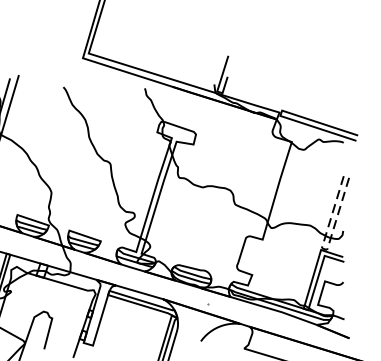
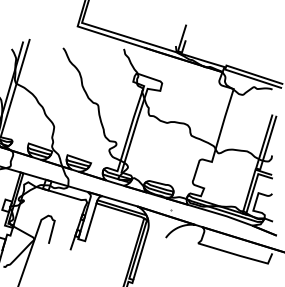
line: (323, 248) -> (257, 168), dashed -> solid

